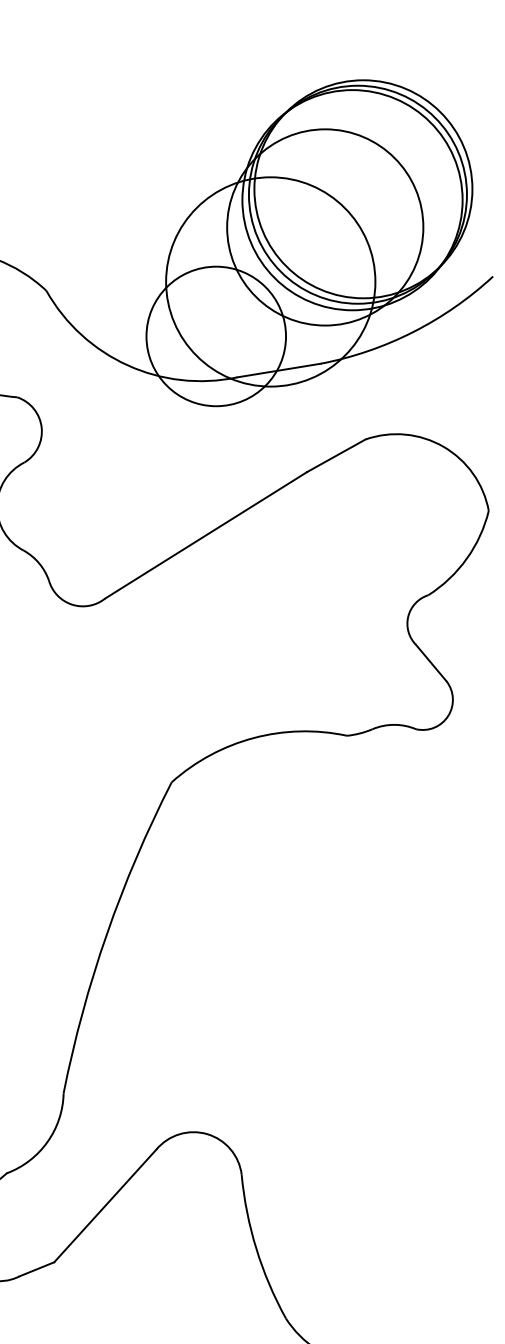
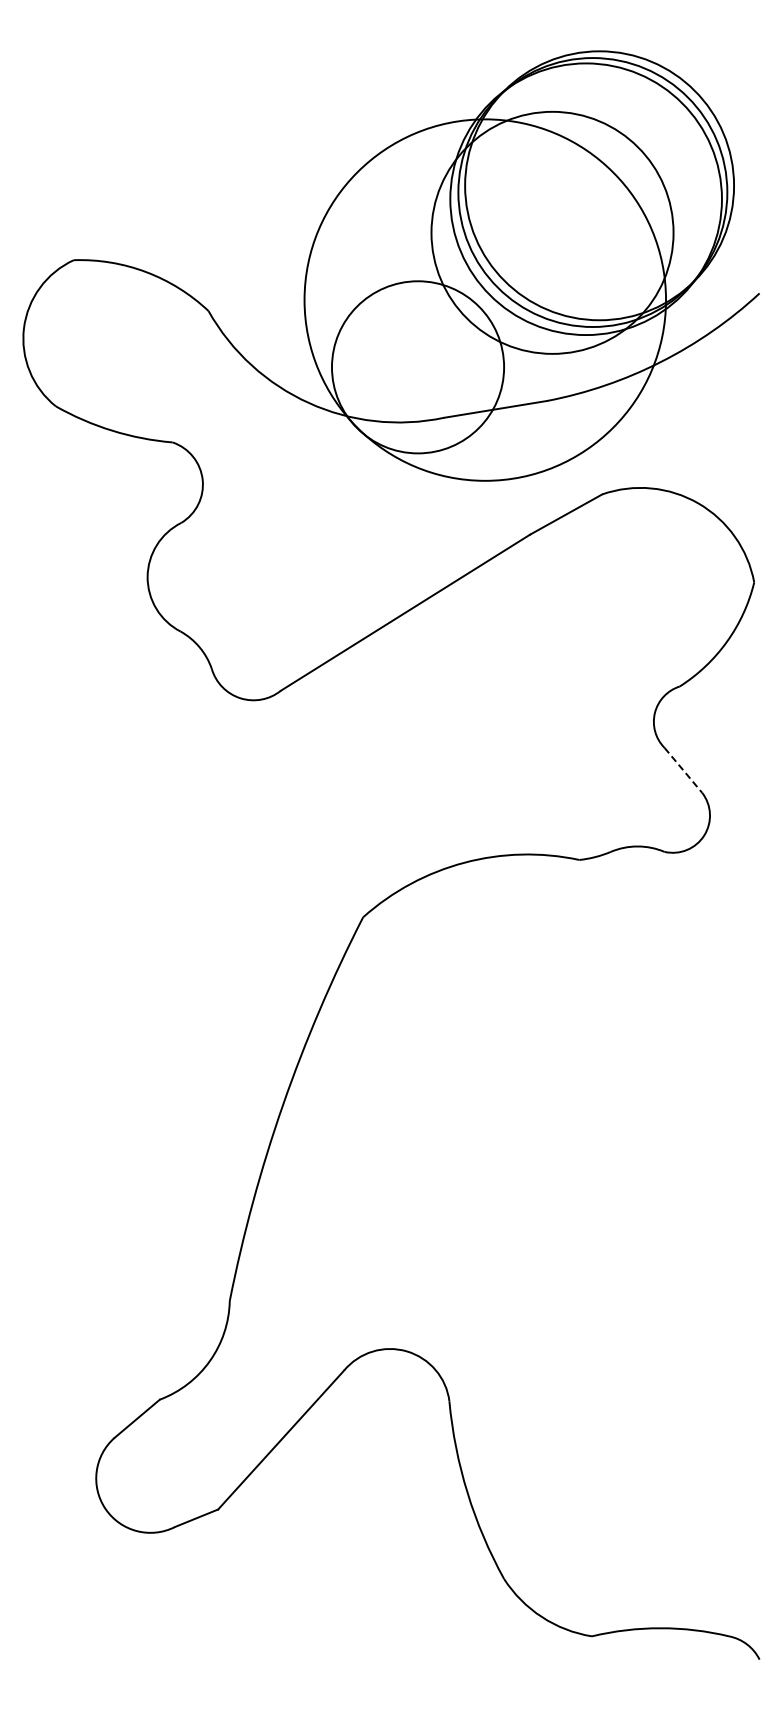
circle: (270, 282) -> (485, 300), size x1.4
line: (431, 663) -> (683, 770), solid -> dashed

